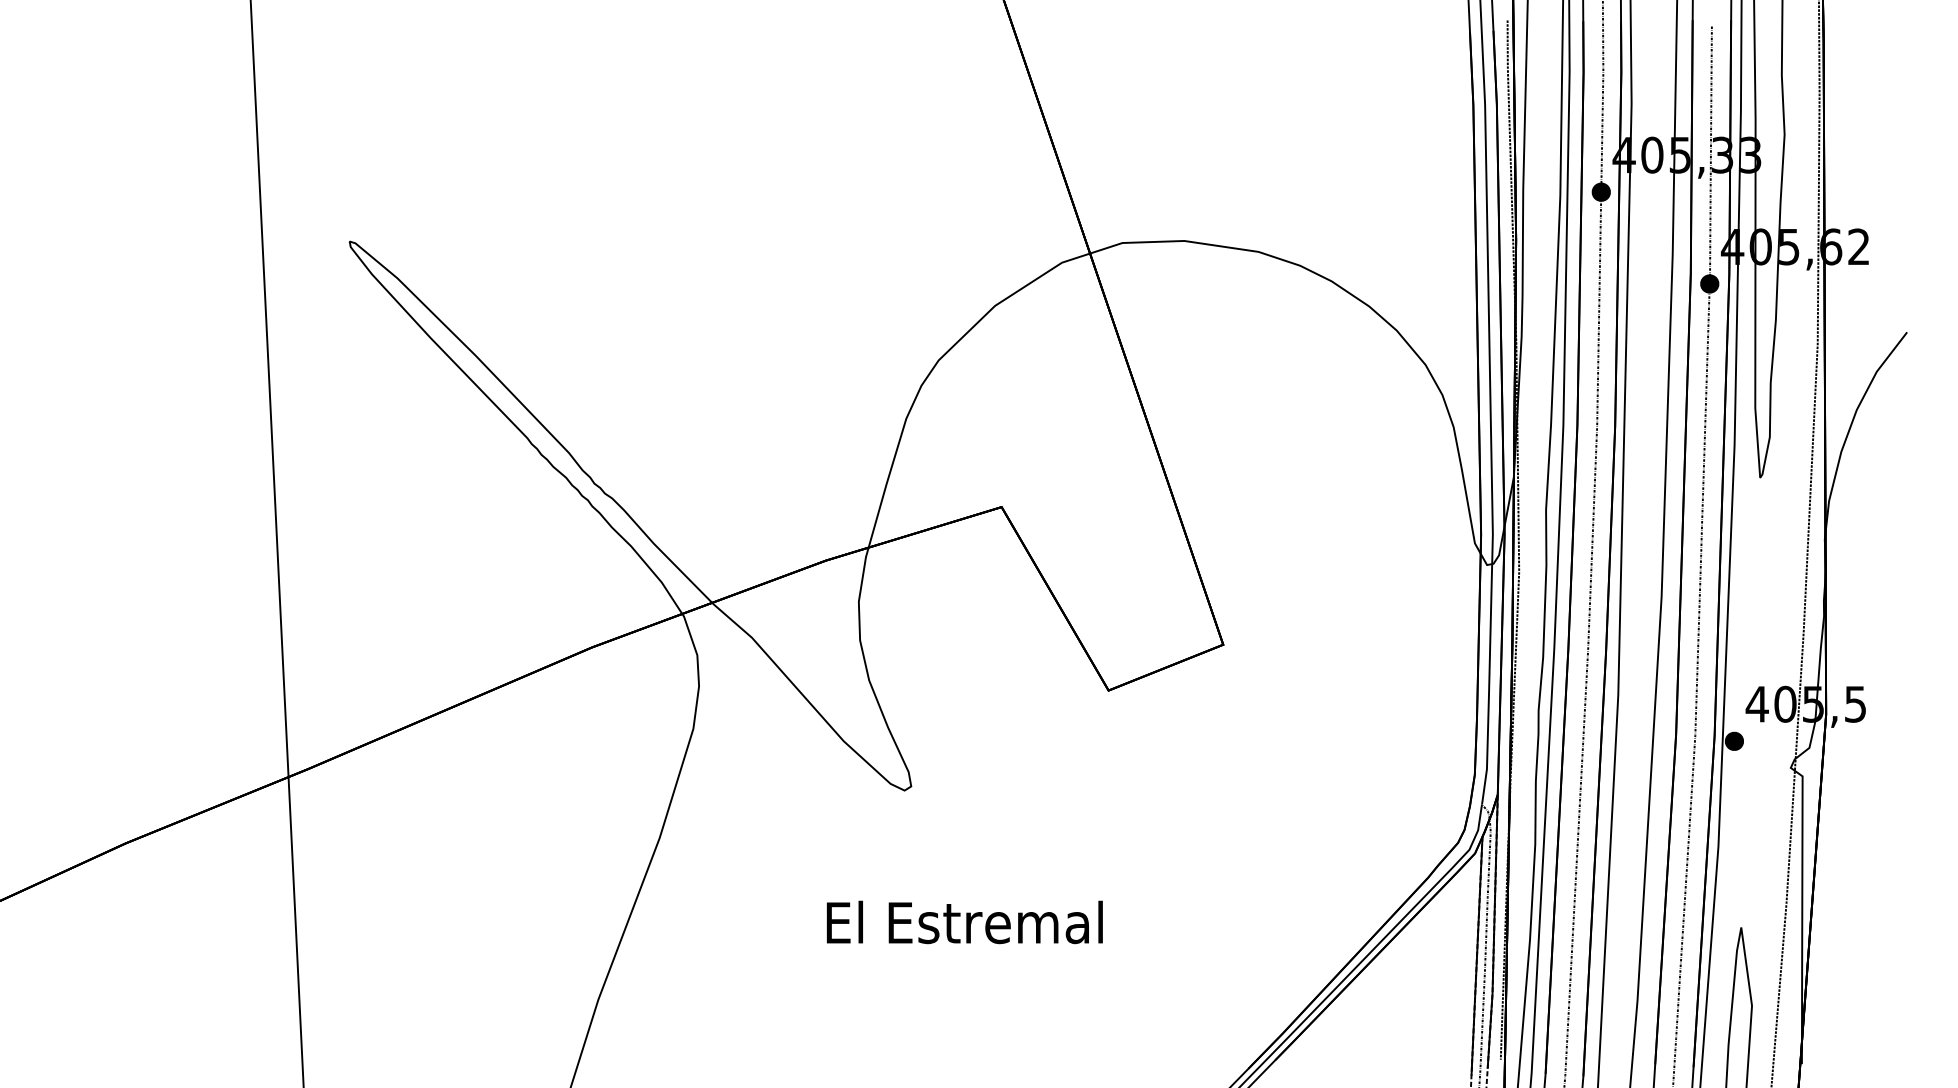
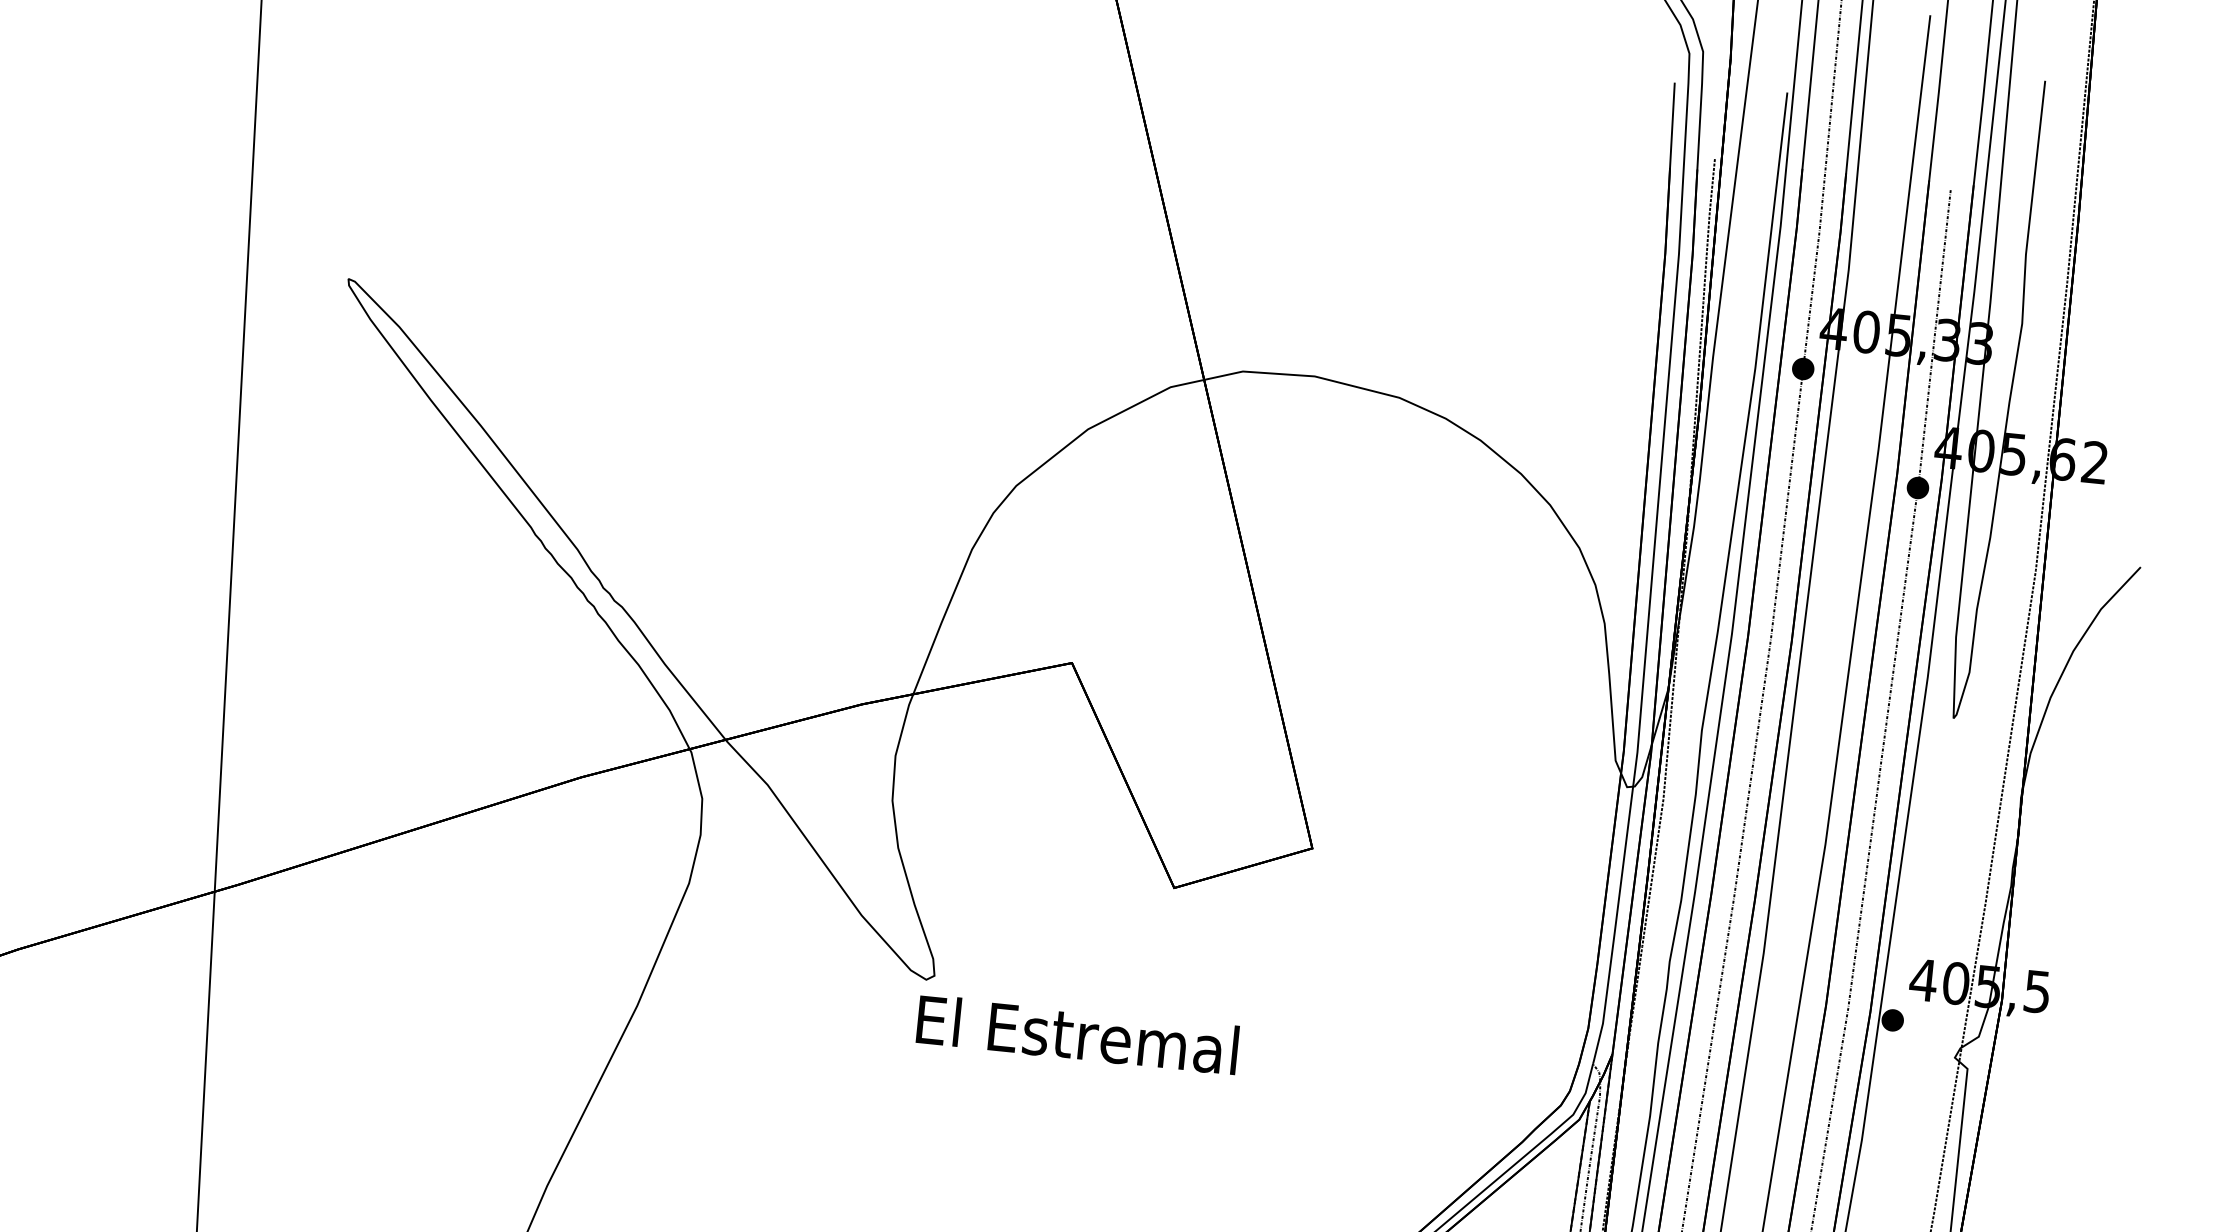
text: (964, 922) -> (1077, 1034), moved

